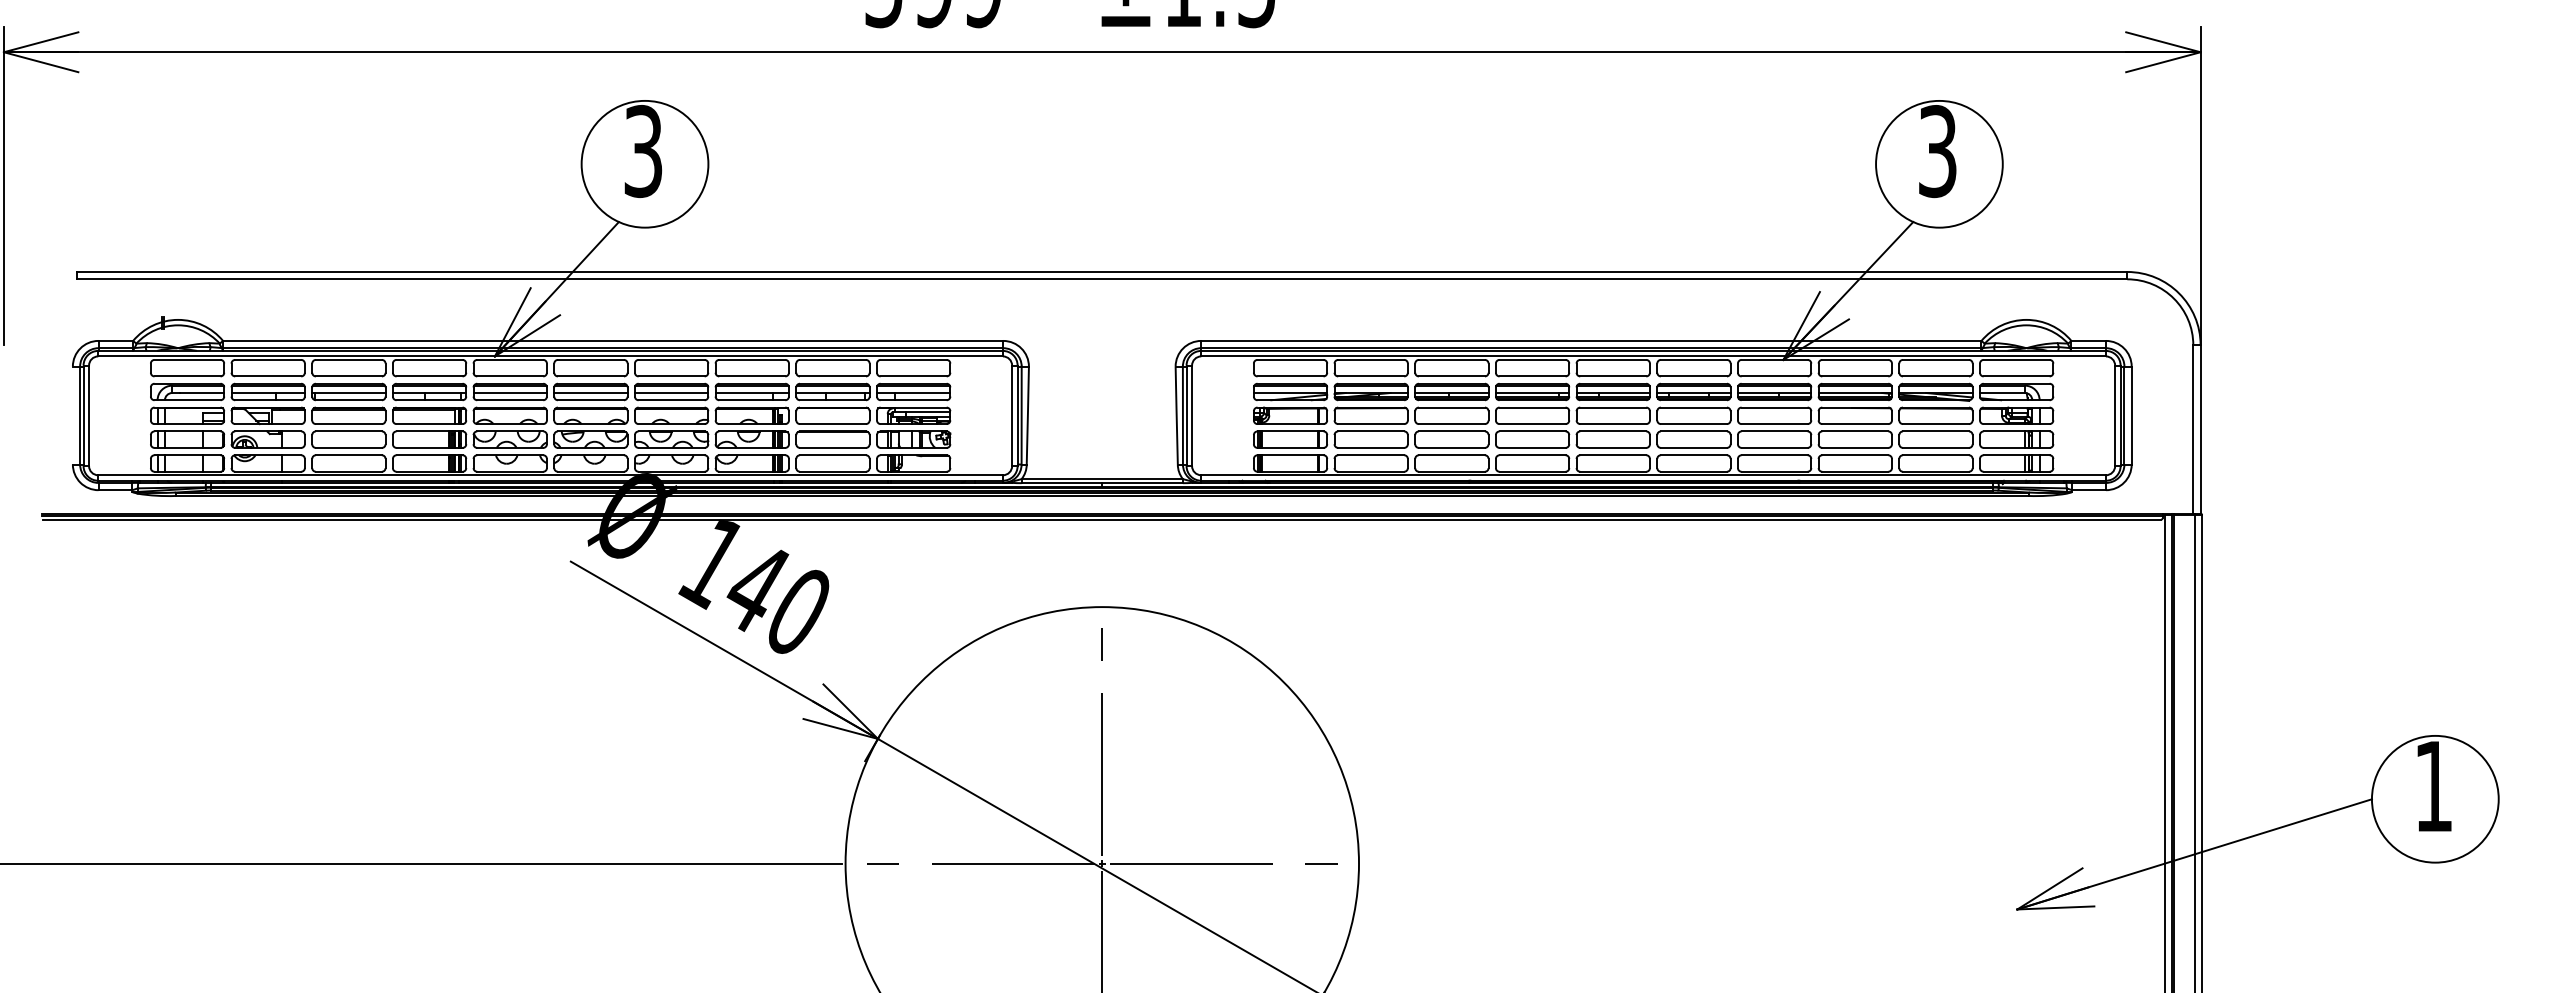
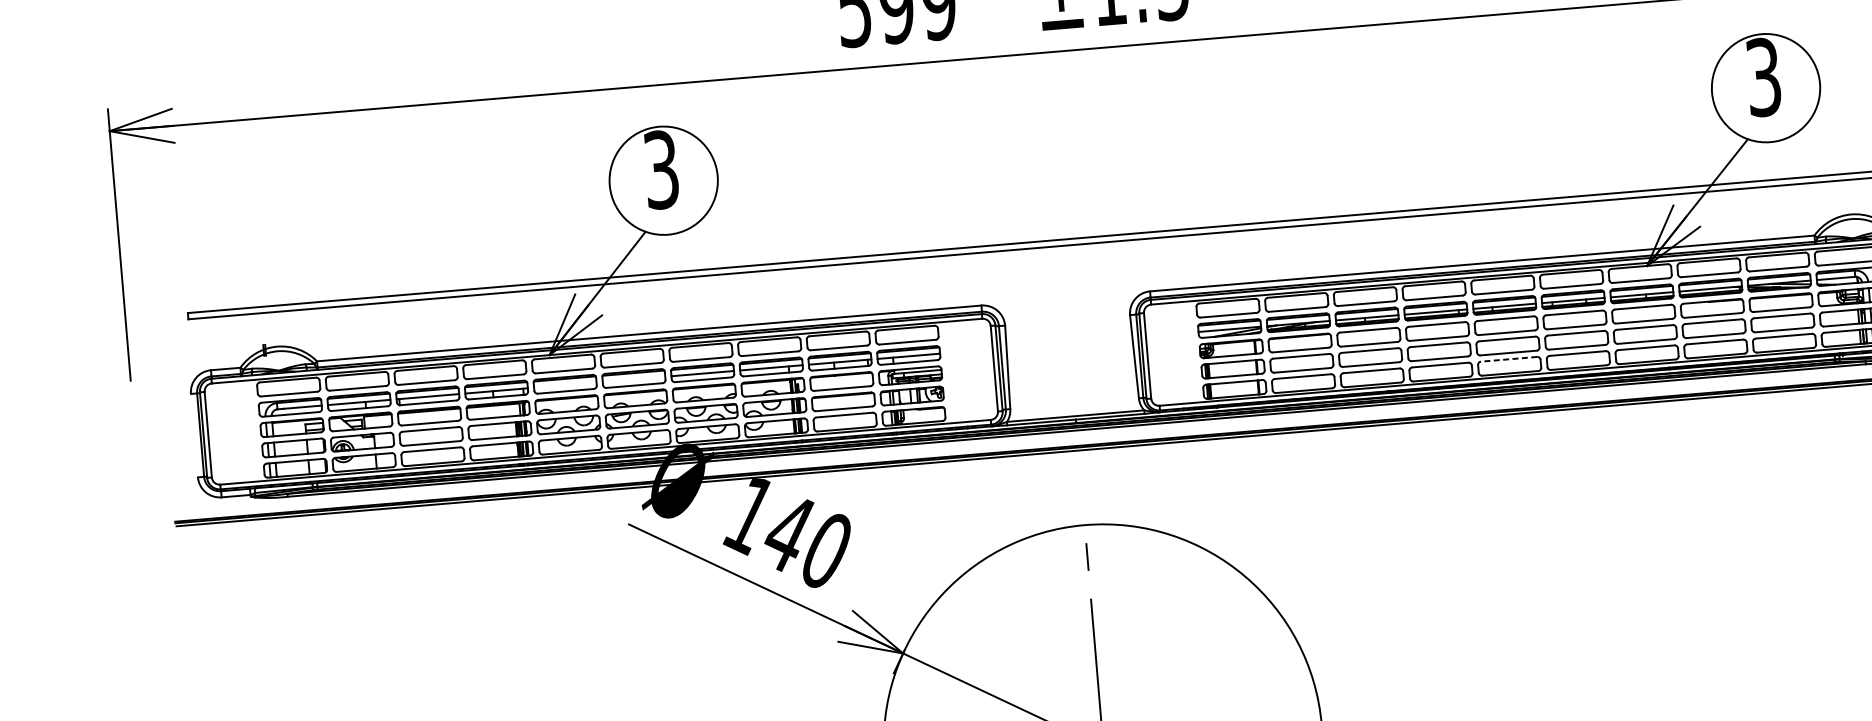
line: (509, 393) -> (564, 385), removed
line: (590, 393) -> (633, 379), removed
line: (1612, 455) -> (1508, 359), solid -> dashed

